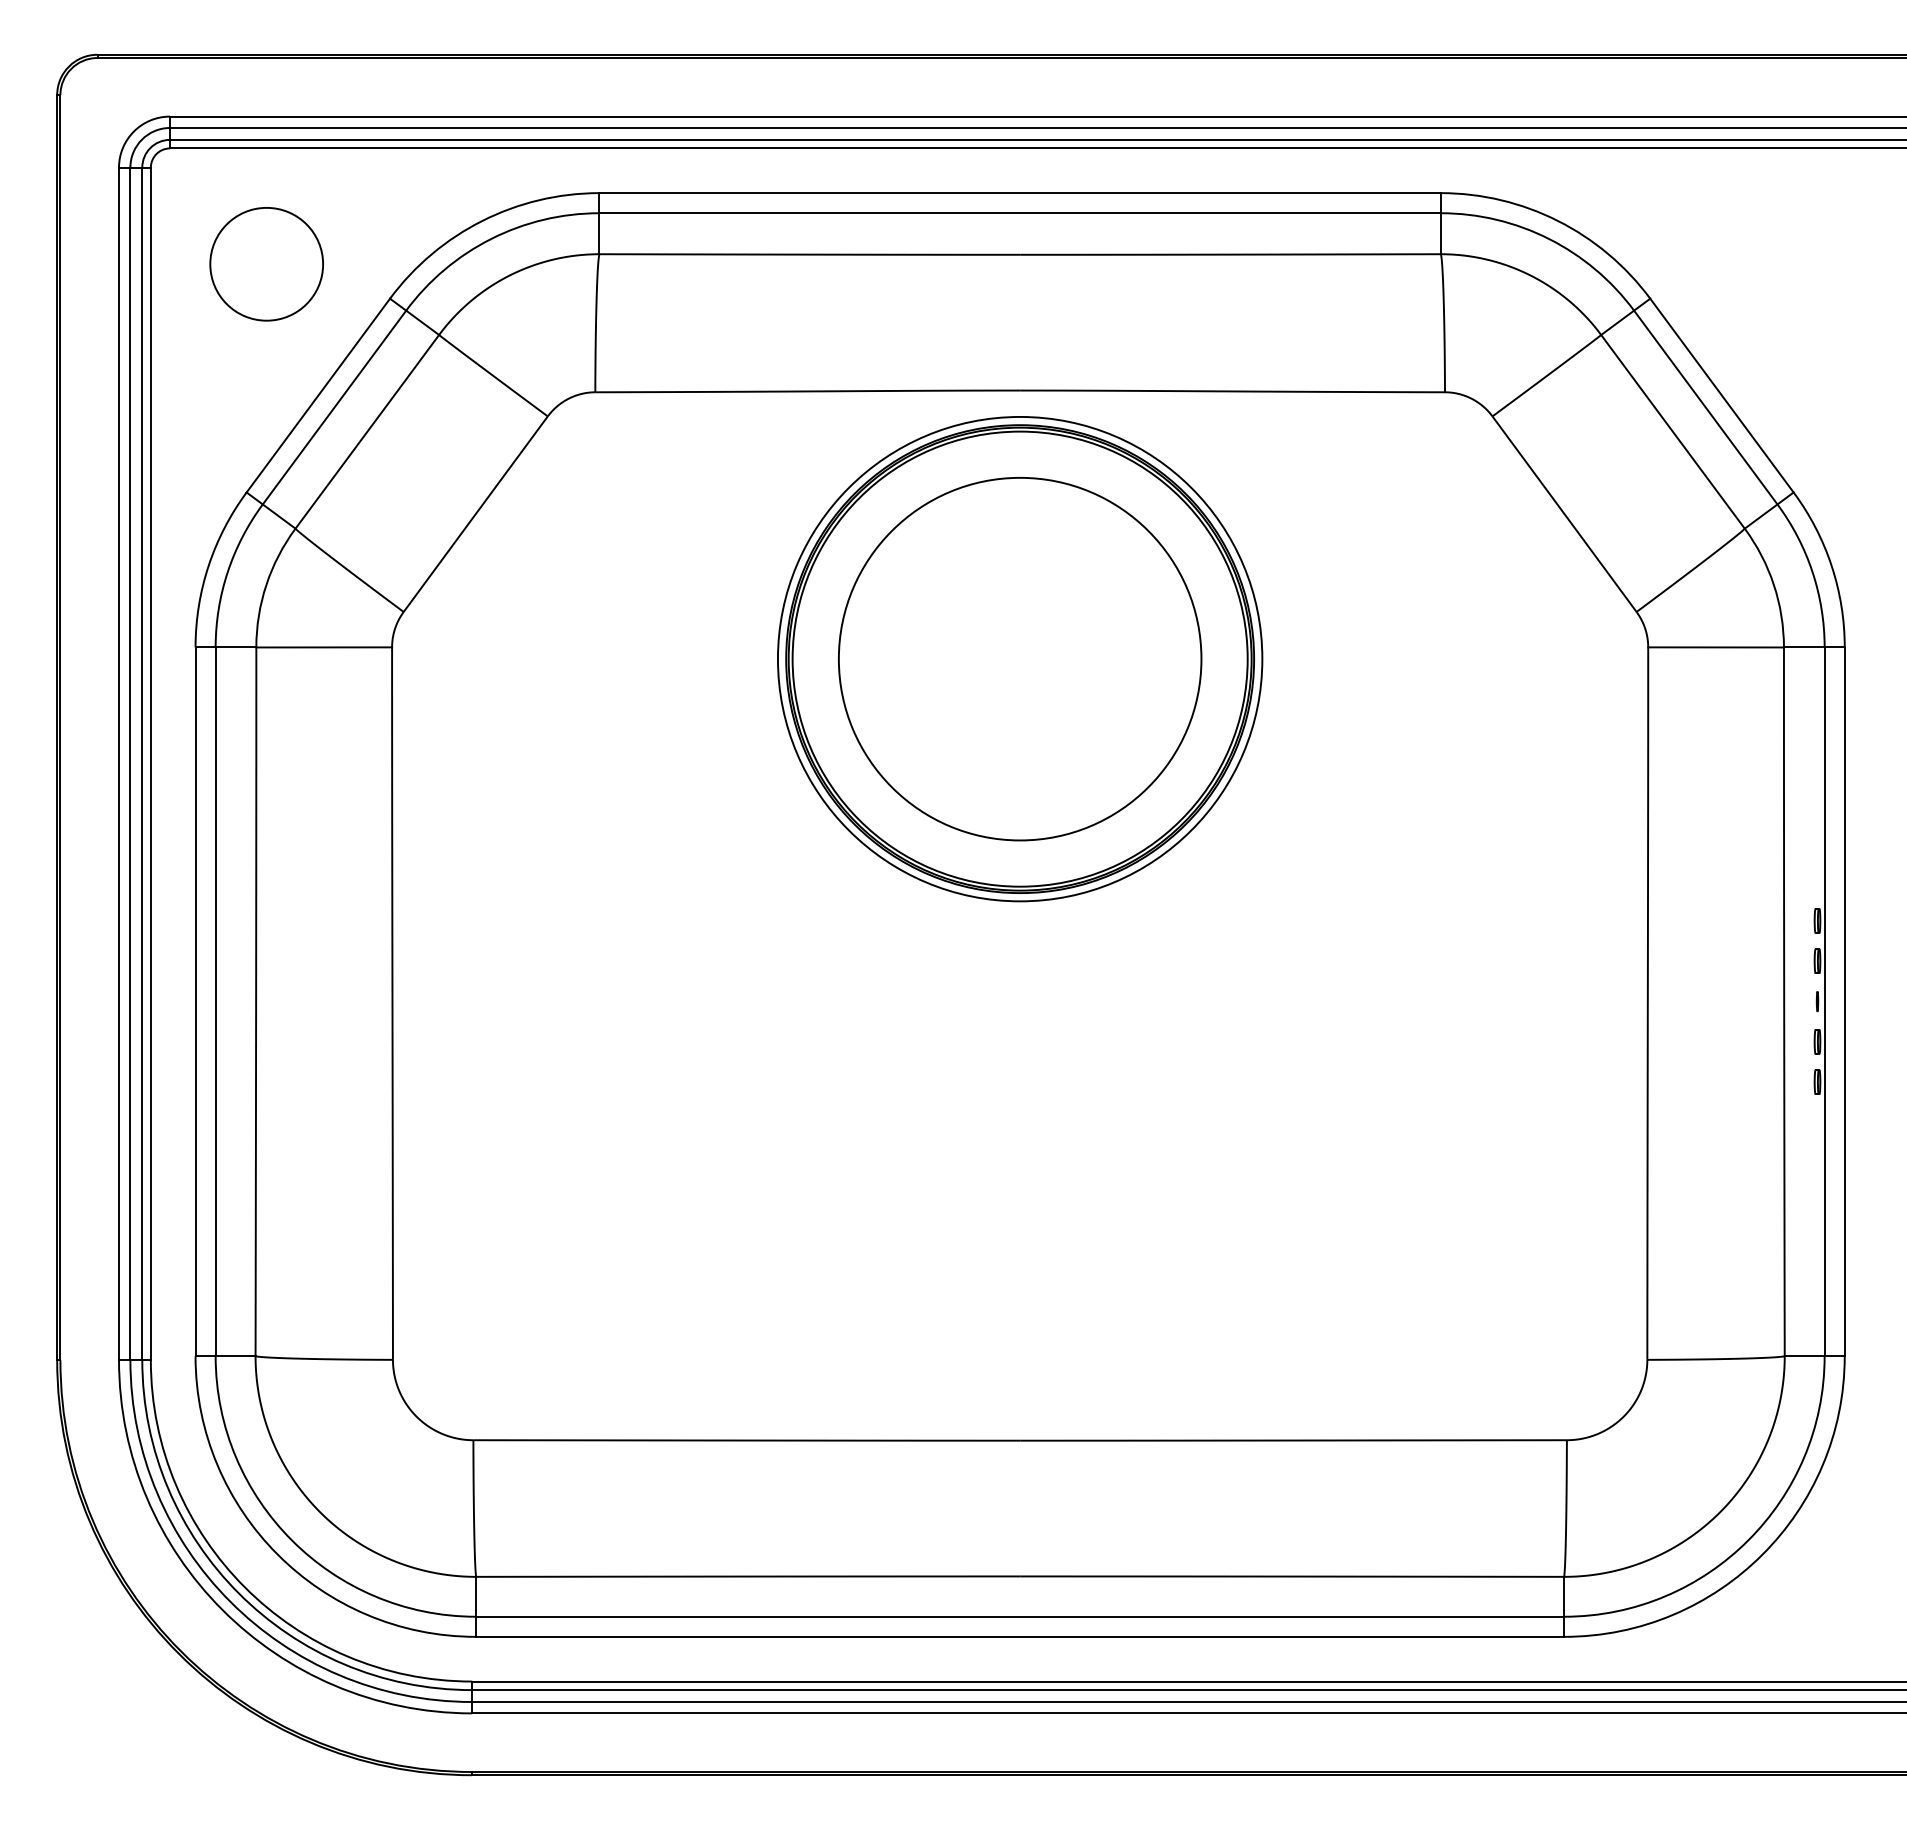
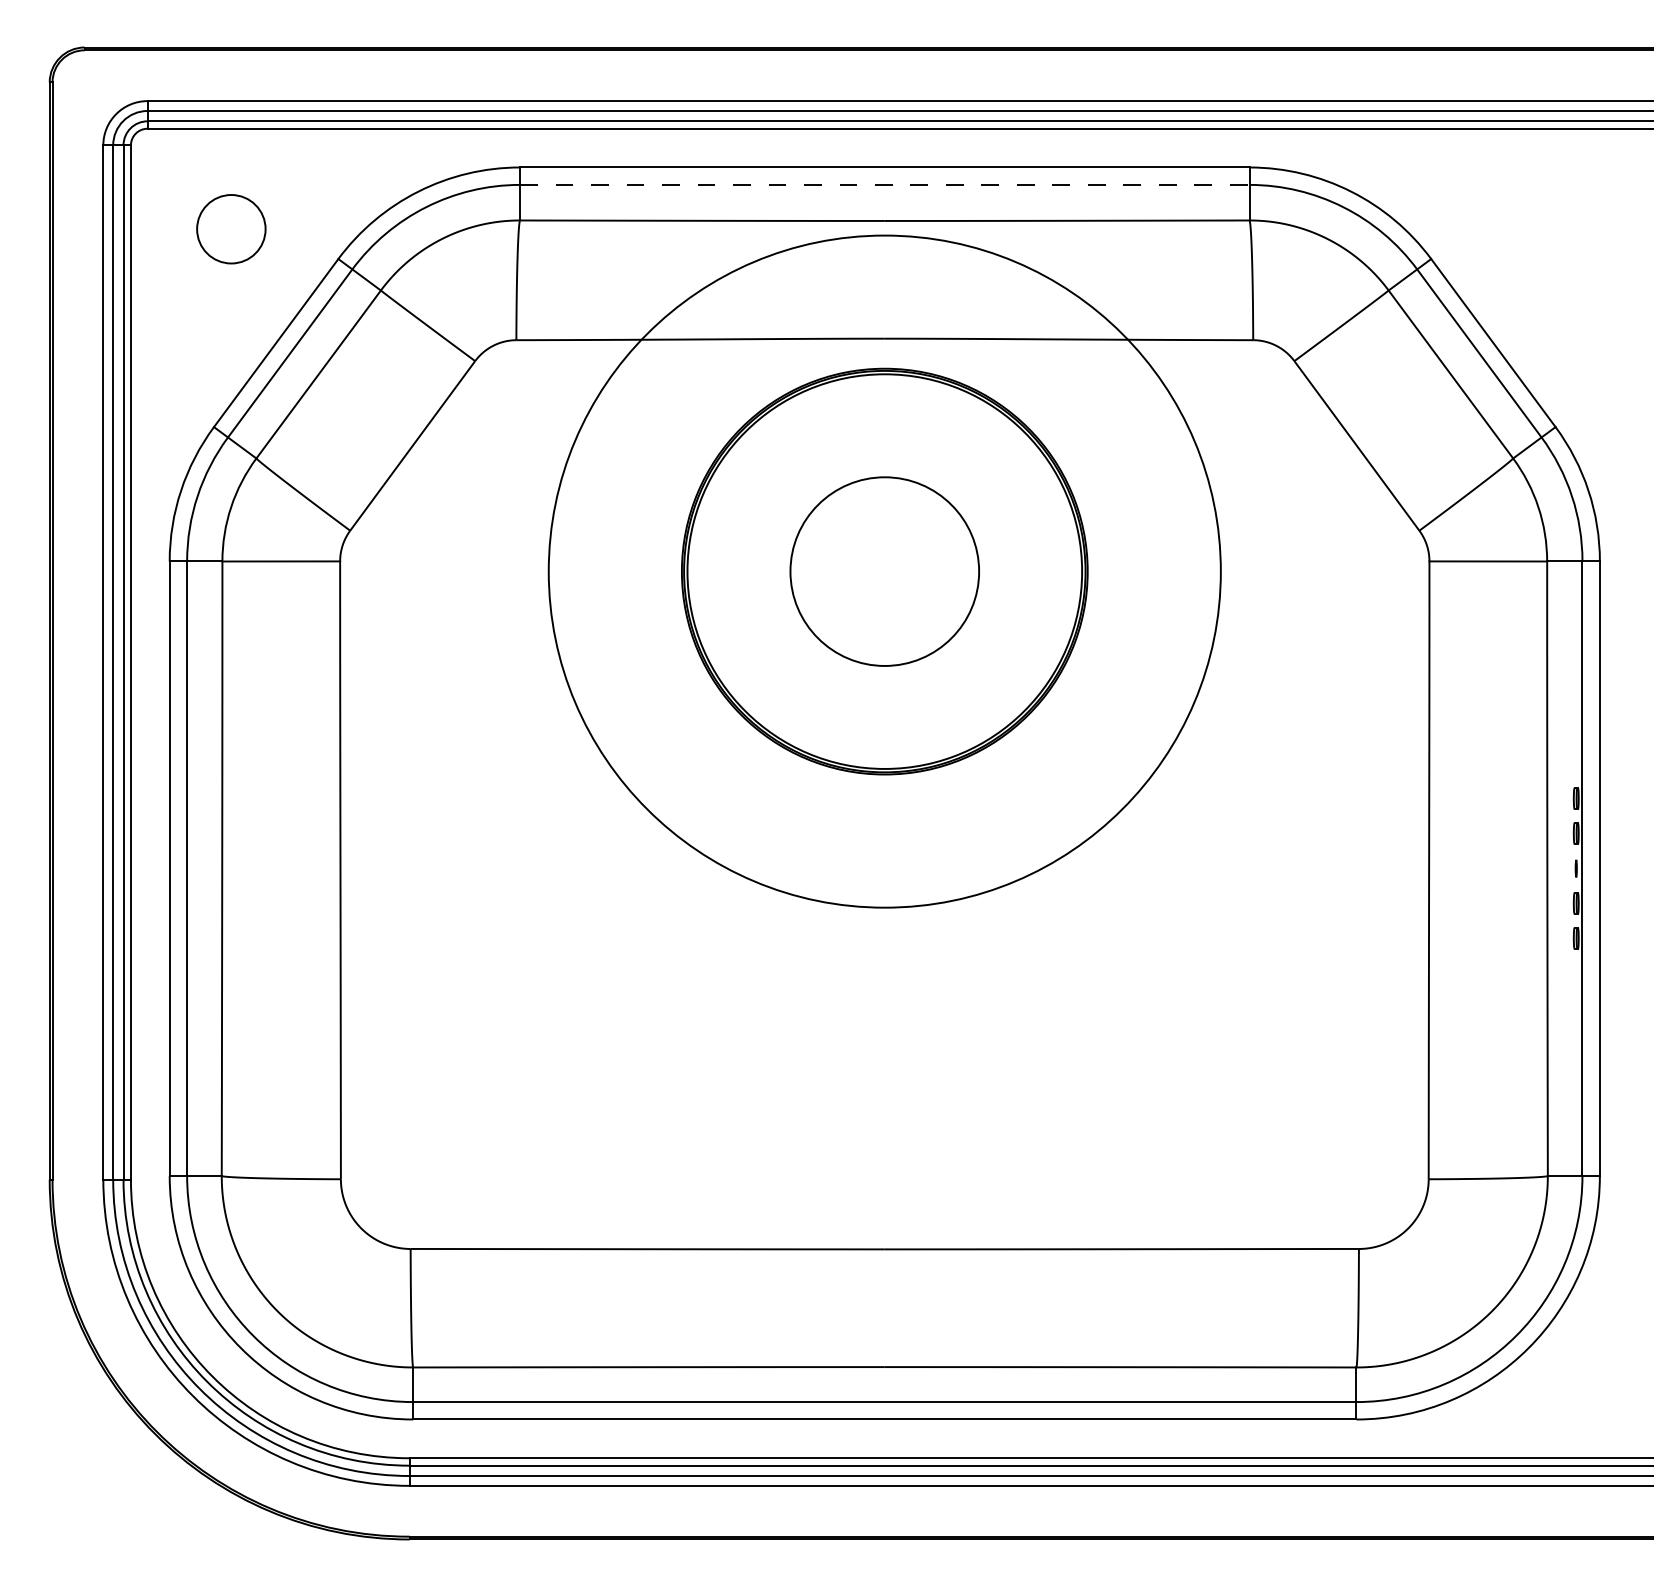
line: (1020, 213) -> (885, 185), solid -> dashed
circle: (266, 264) -> (231, 229), size x0.7
circle: (1019, 658) -> (884, 571), size x0.6
circle: (1019, 658) -> (884, 571), size x1.6

